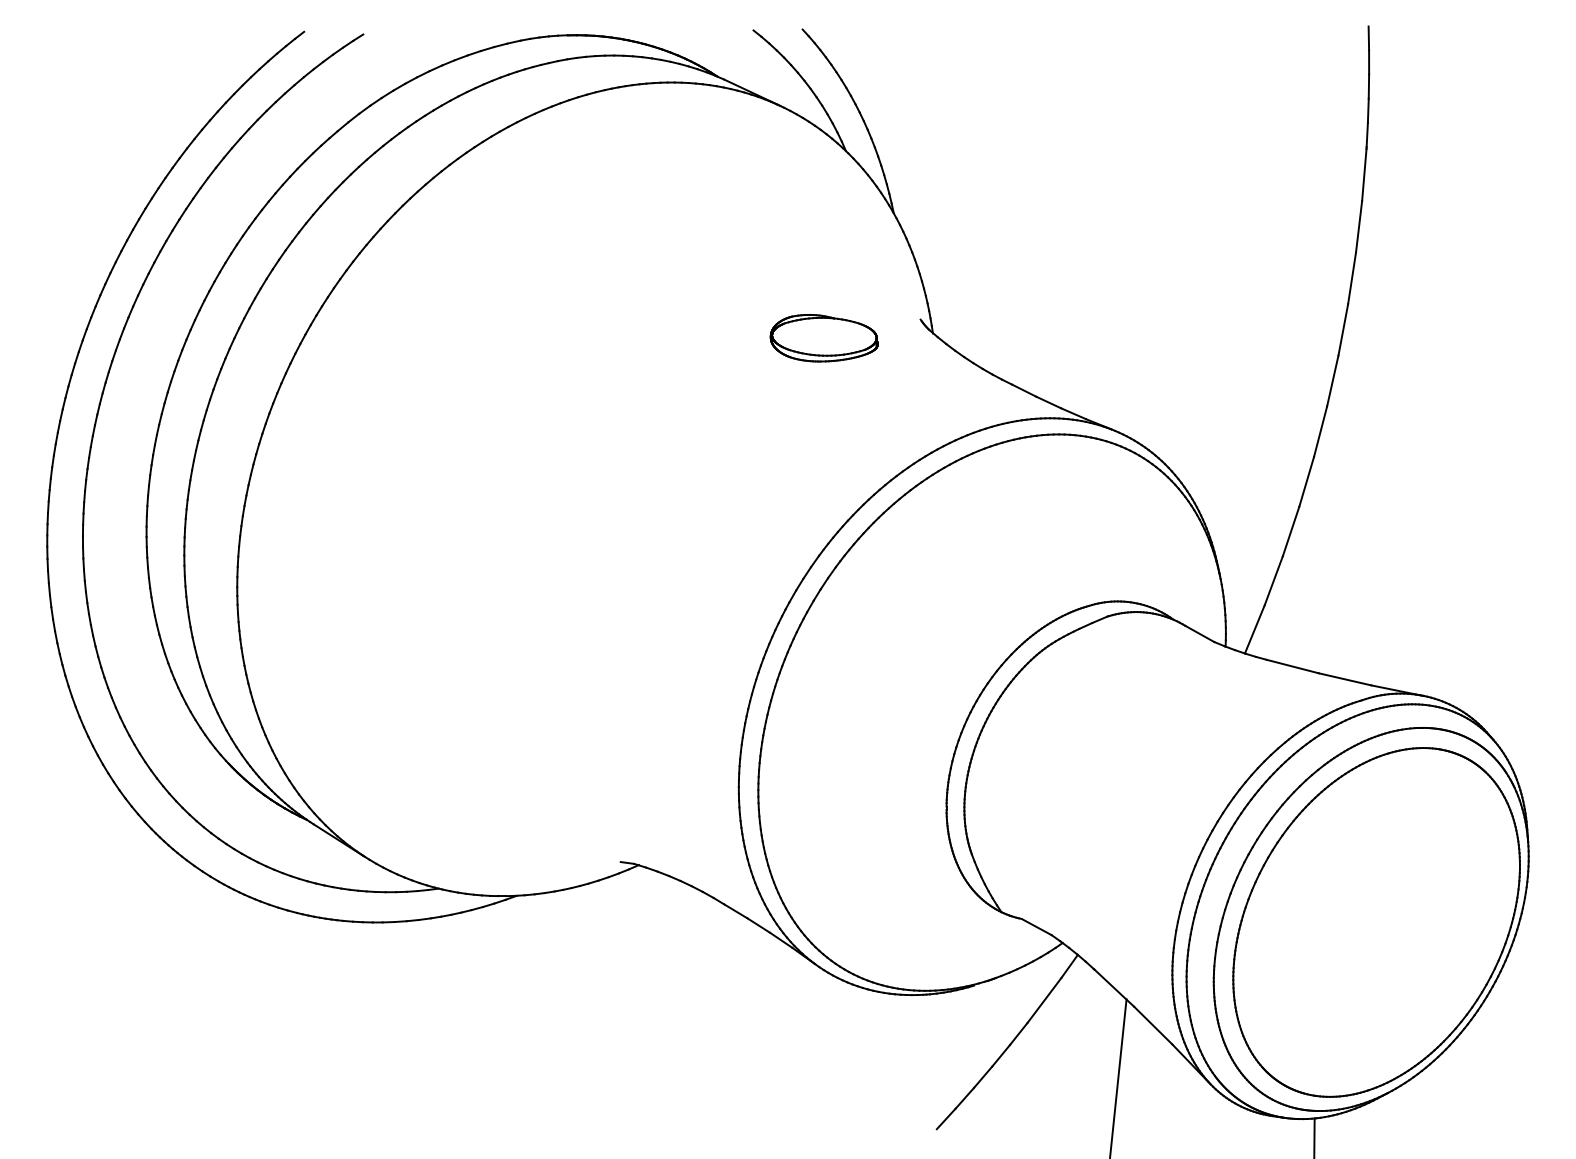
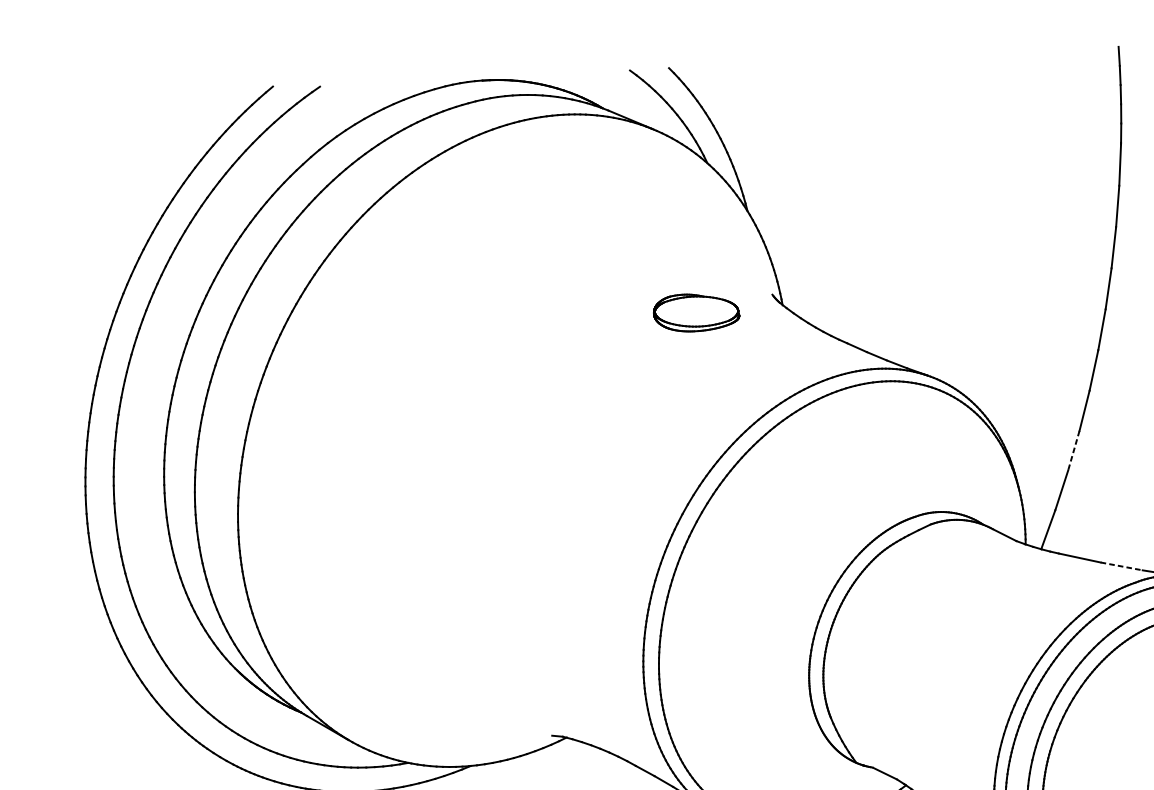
line: (1290, 532) -> (1073, 451), solid -> dashed
line: (1345, 679) -> (1122, 566), solid -> dashed

